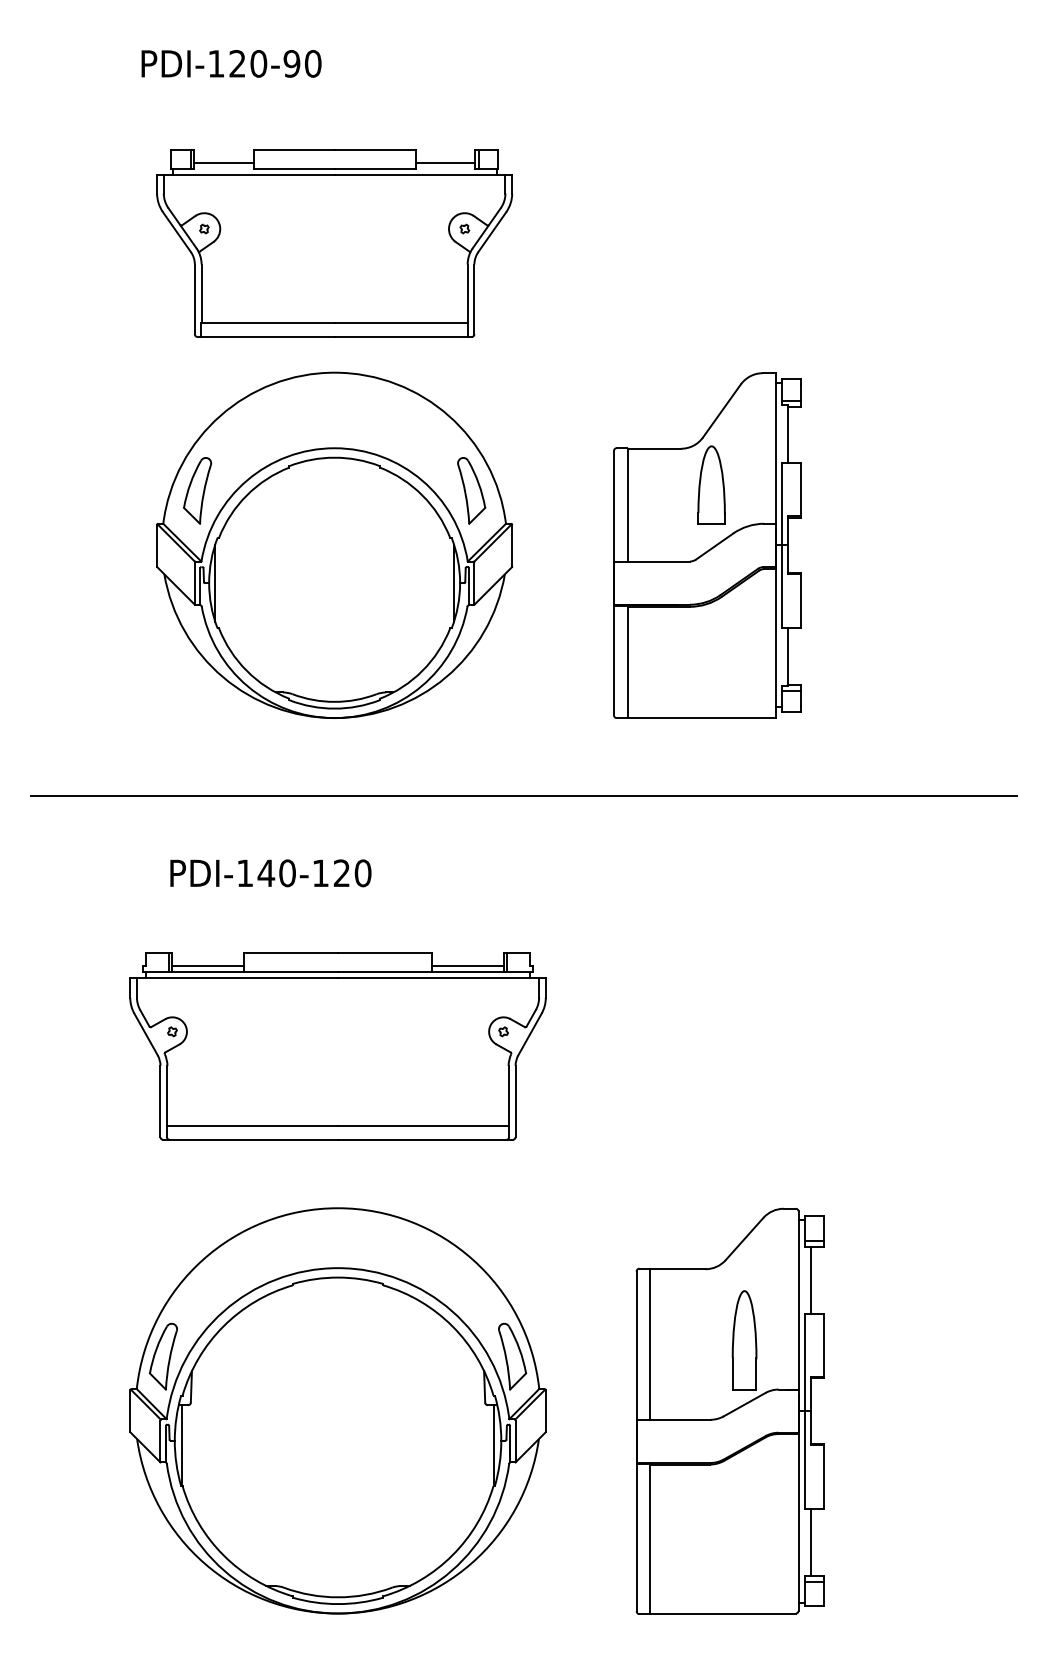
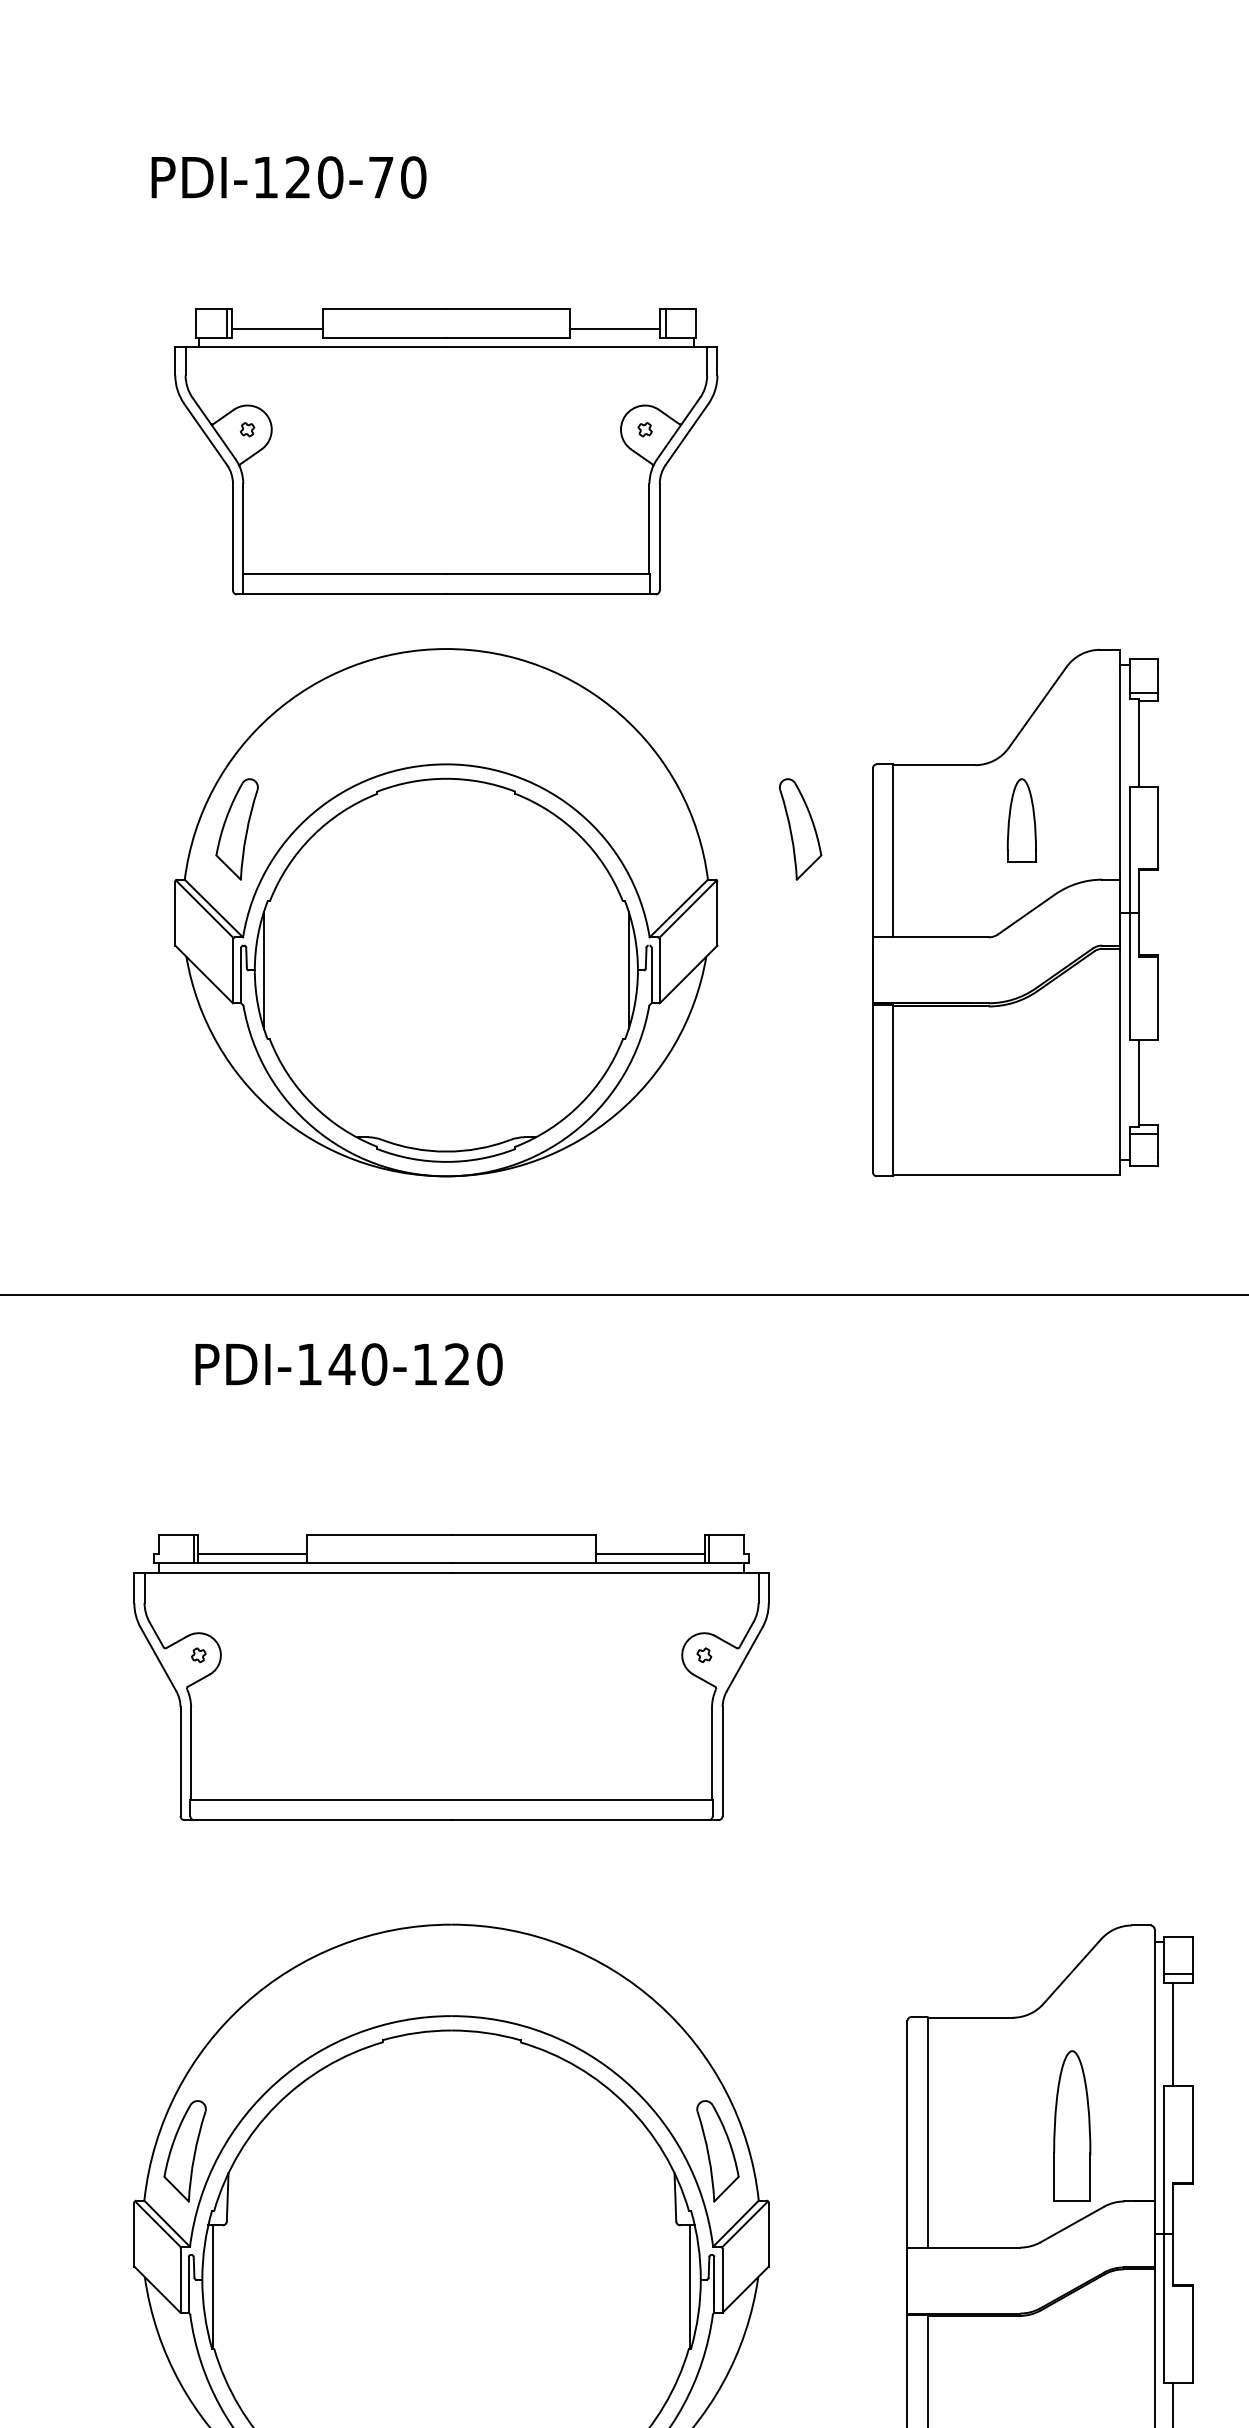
text: (291, 63) -> (380, 176), PDI-120-90 -> PDI-120-70
part: (711, 484) -> (1021, 819), size x0.7
part: (471, 490) -> (800, 828), moved
text: (270, 873) -> (348, 1364), moved

